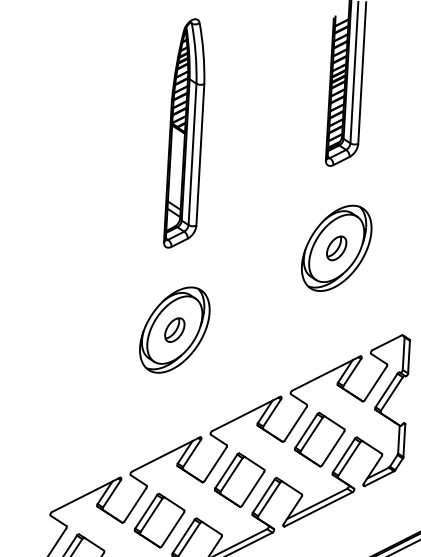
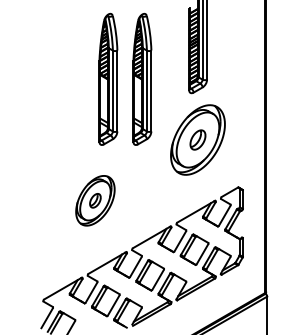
part: (245, 135) -> (142, 78), added
part: (337, 247) -> (198, 139), size x1.4
part: (174, 329) -> (95, 200), moved

